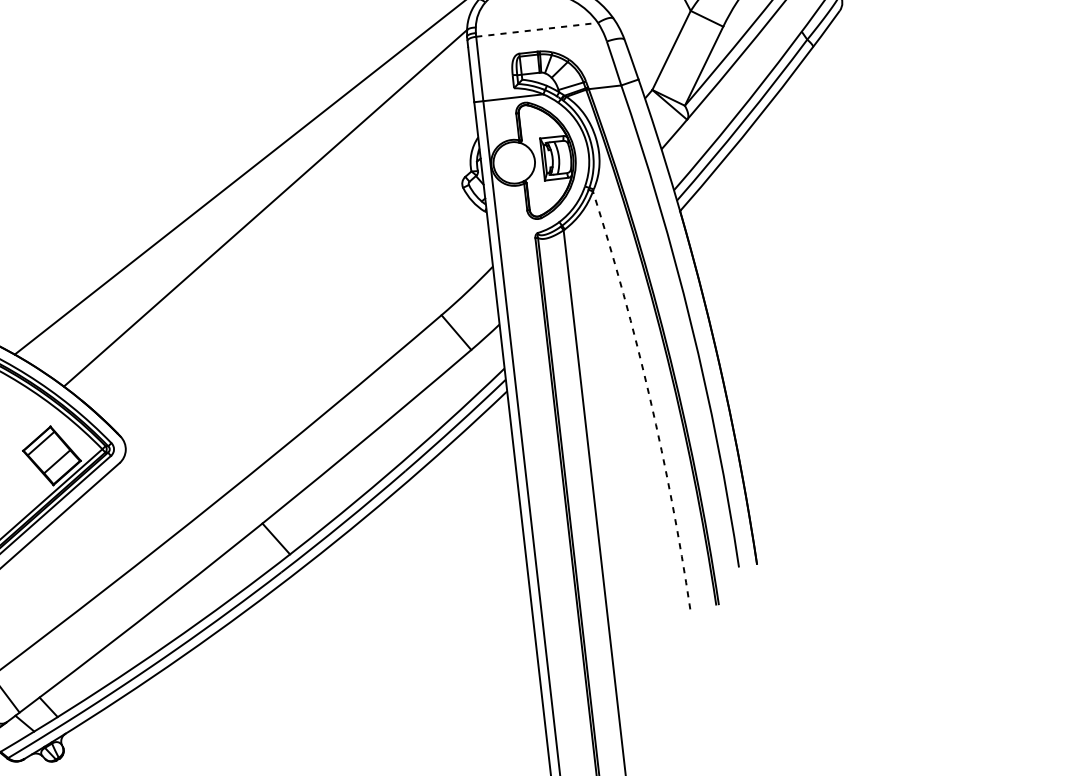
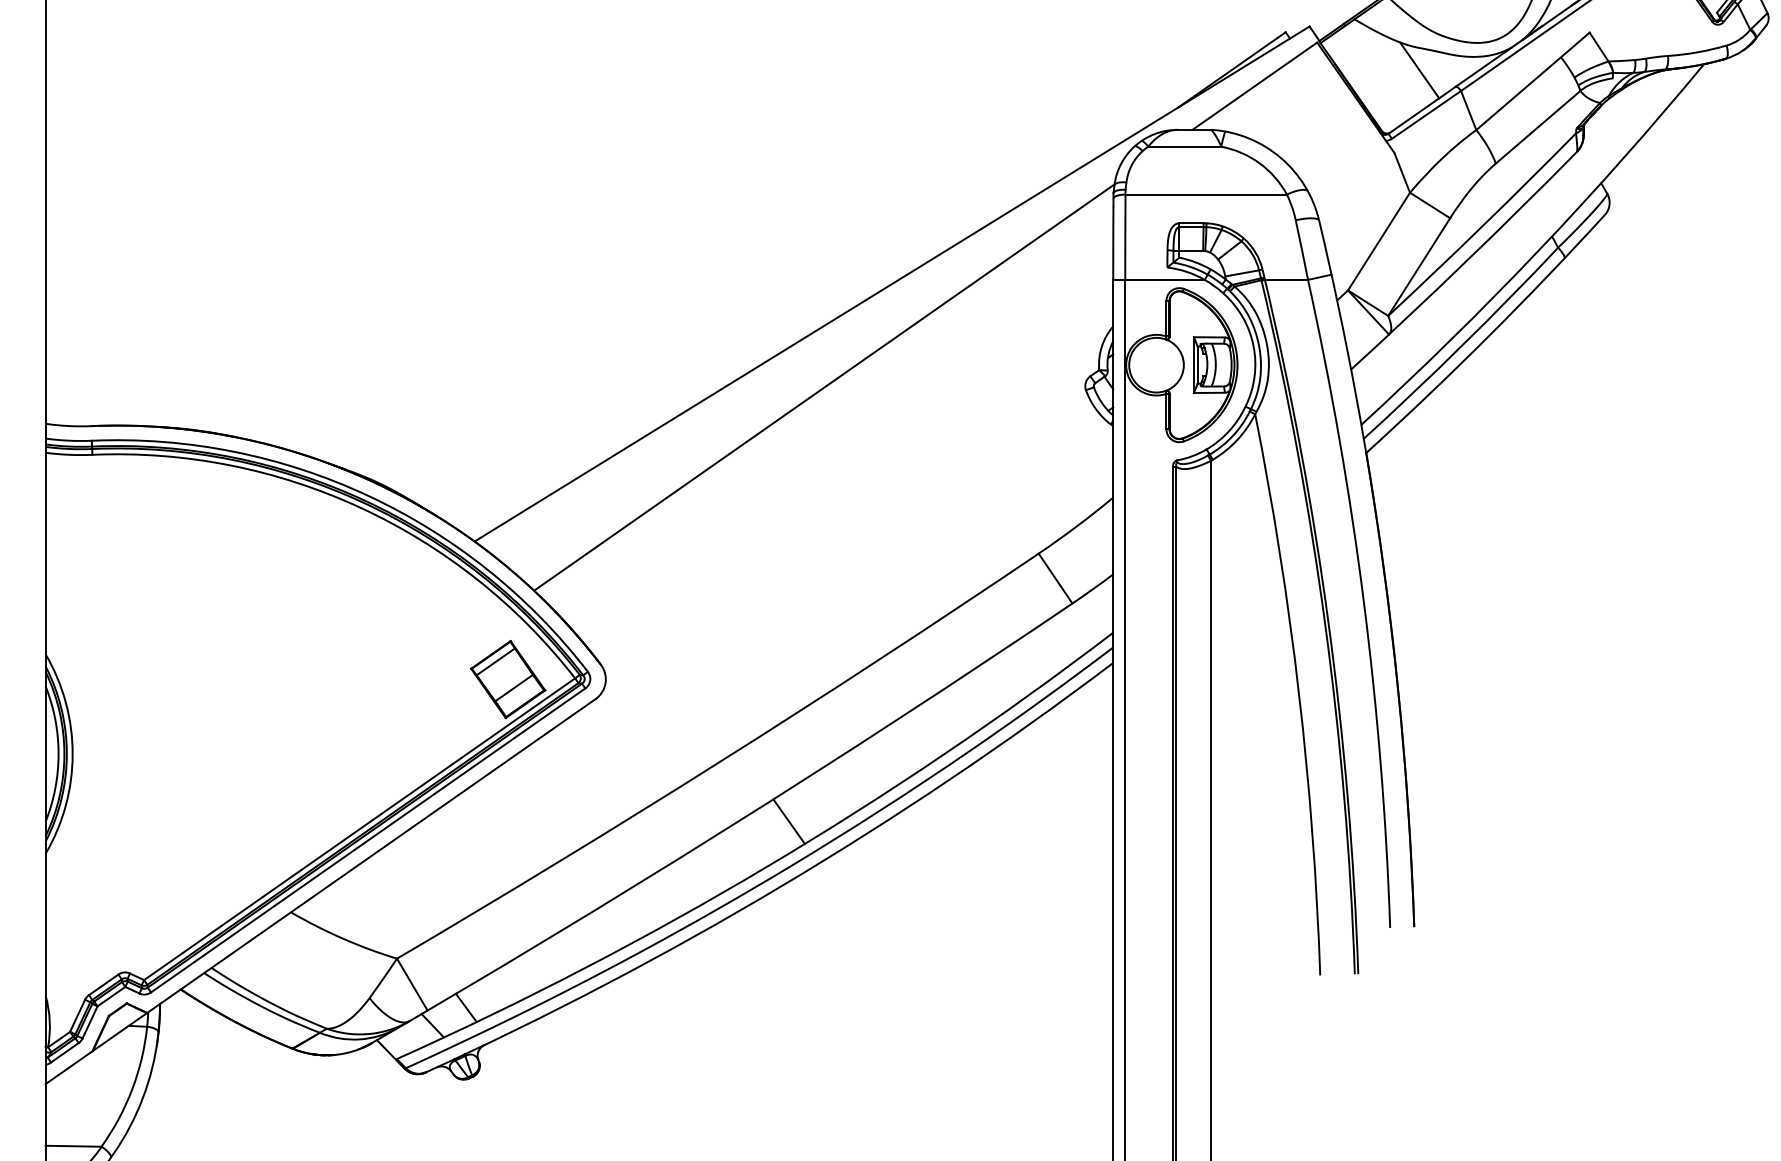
line: (537, 29) -> (1206, 194), dashed -> solid
arc: (650, 398) -> (1299, 693), dashed -> solid

